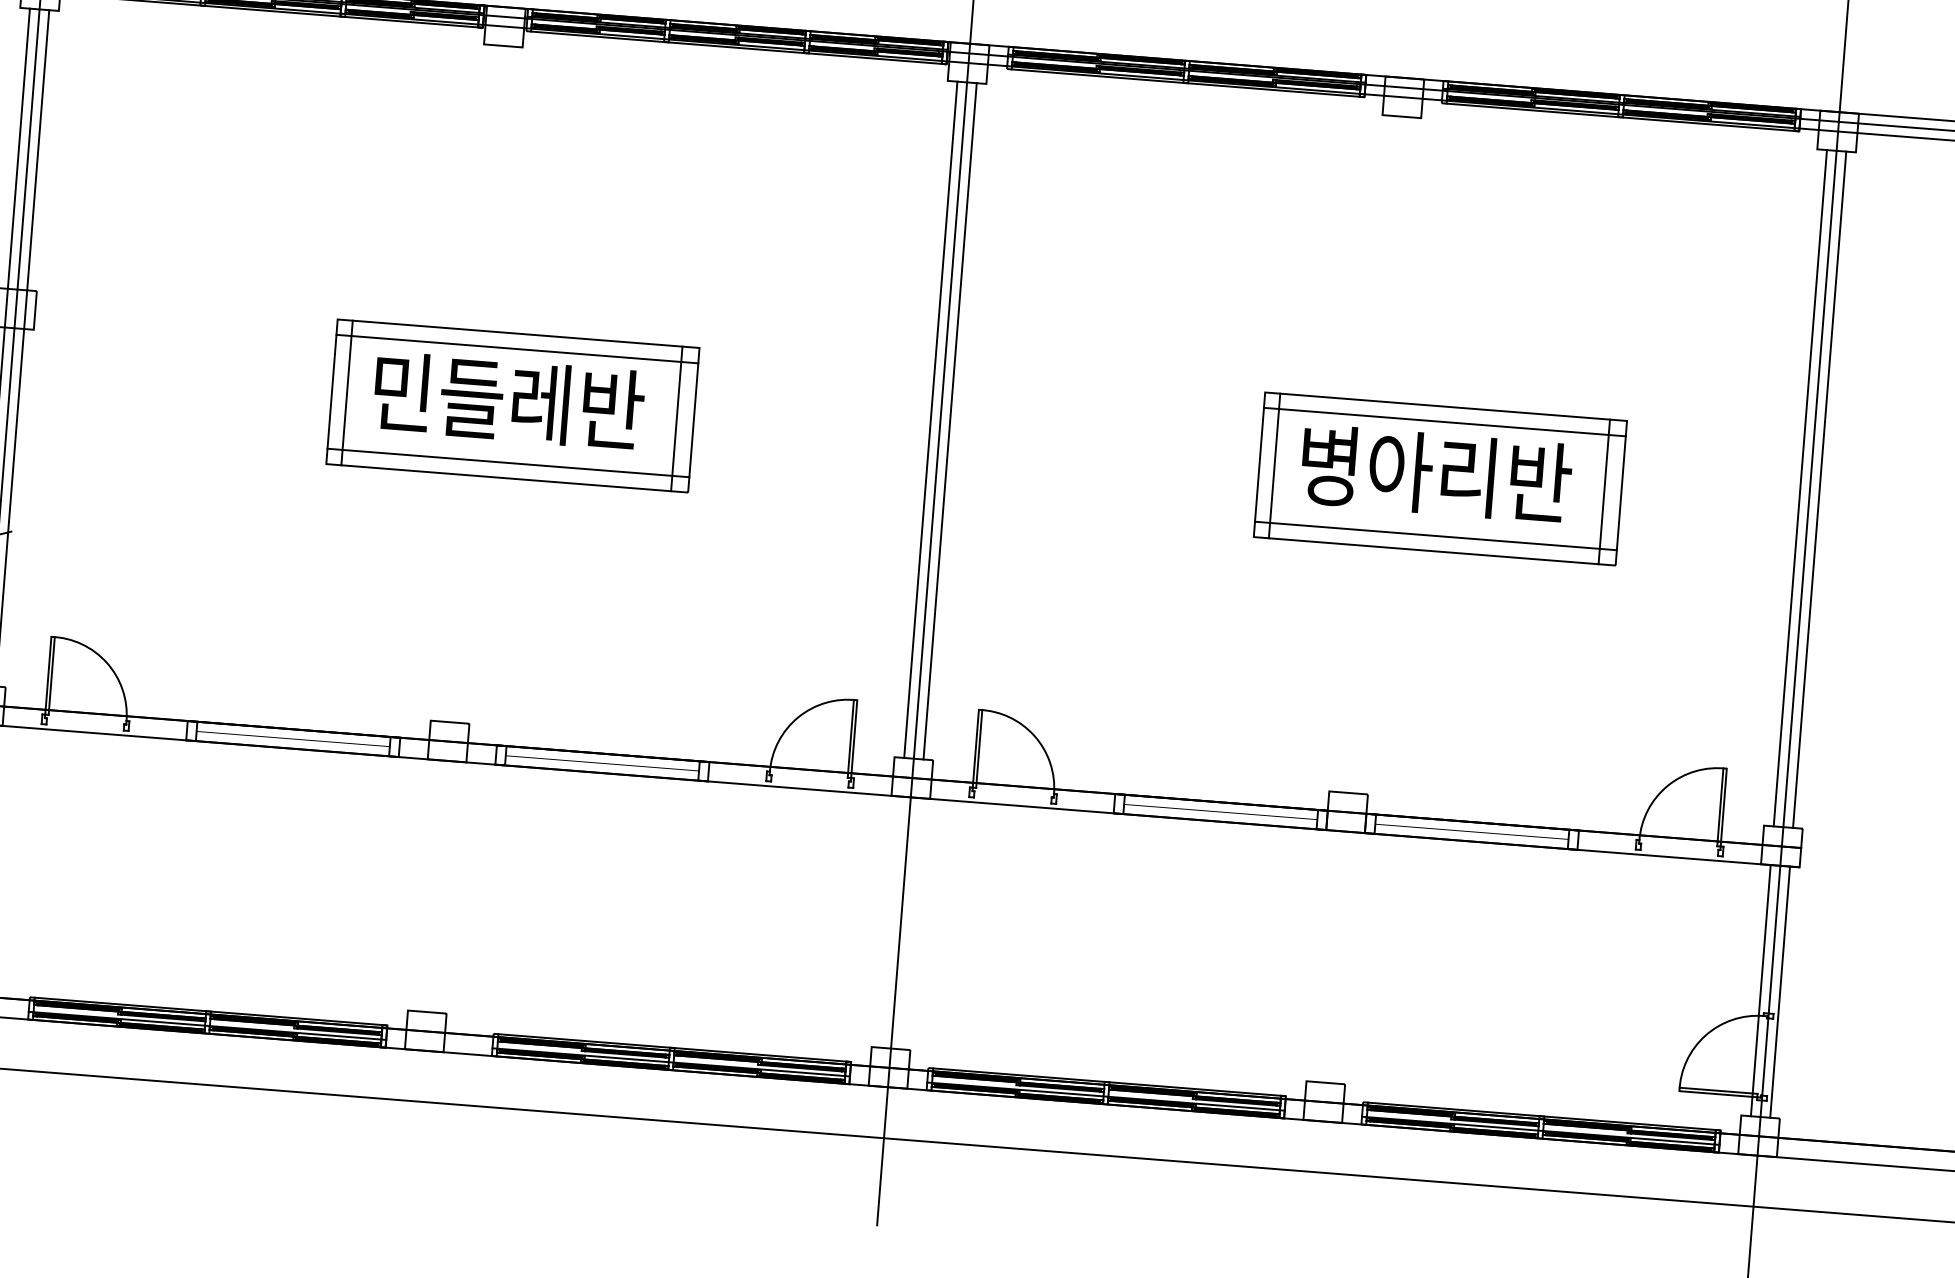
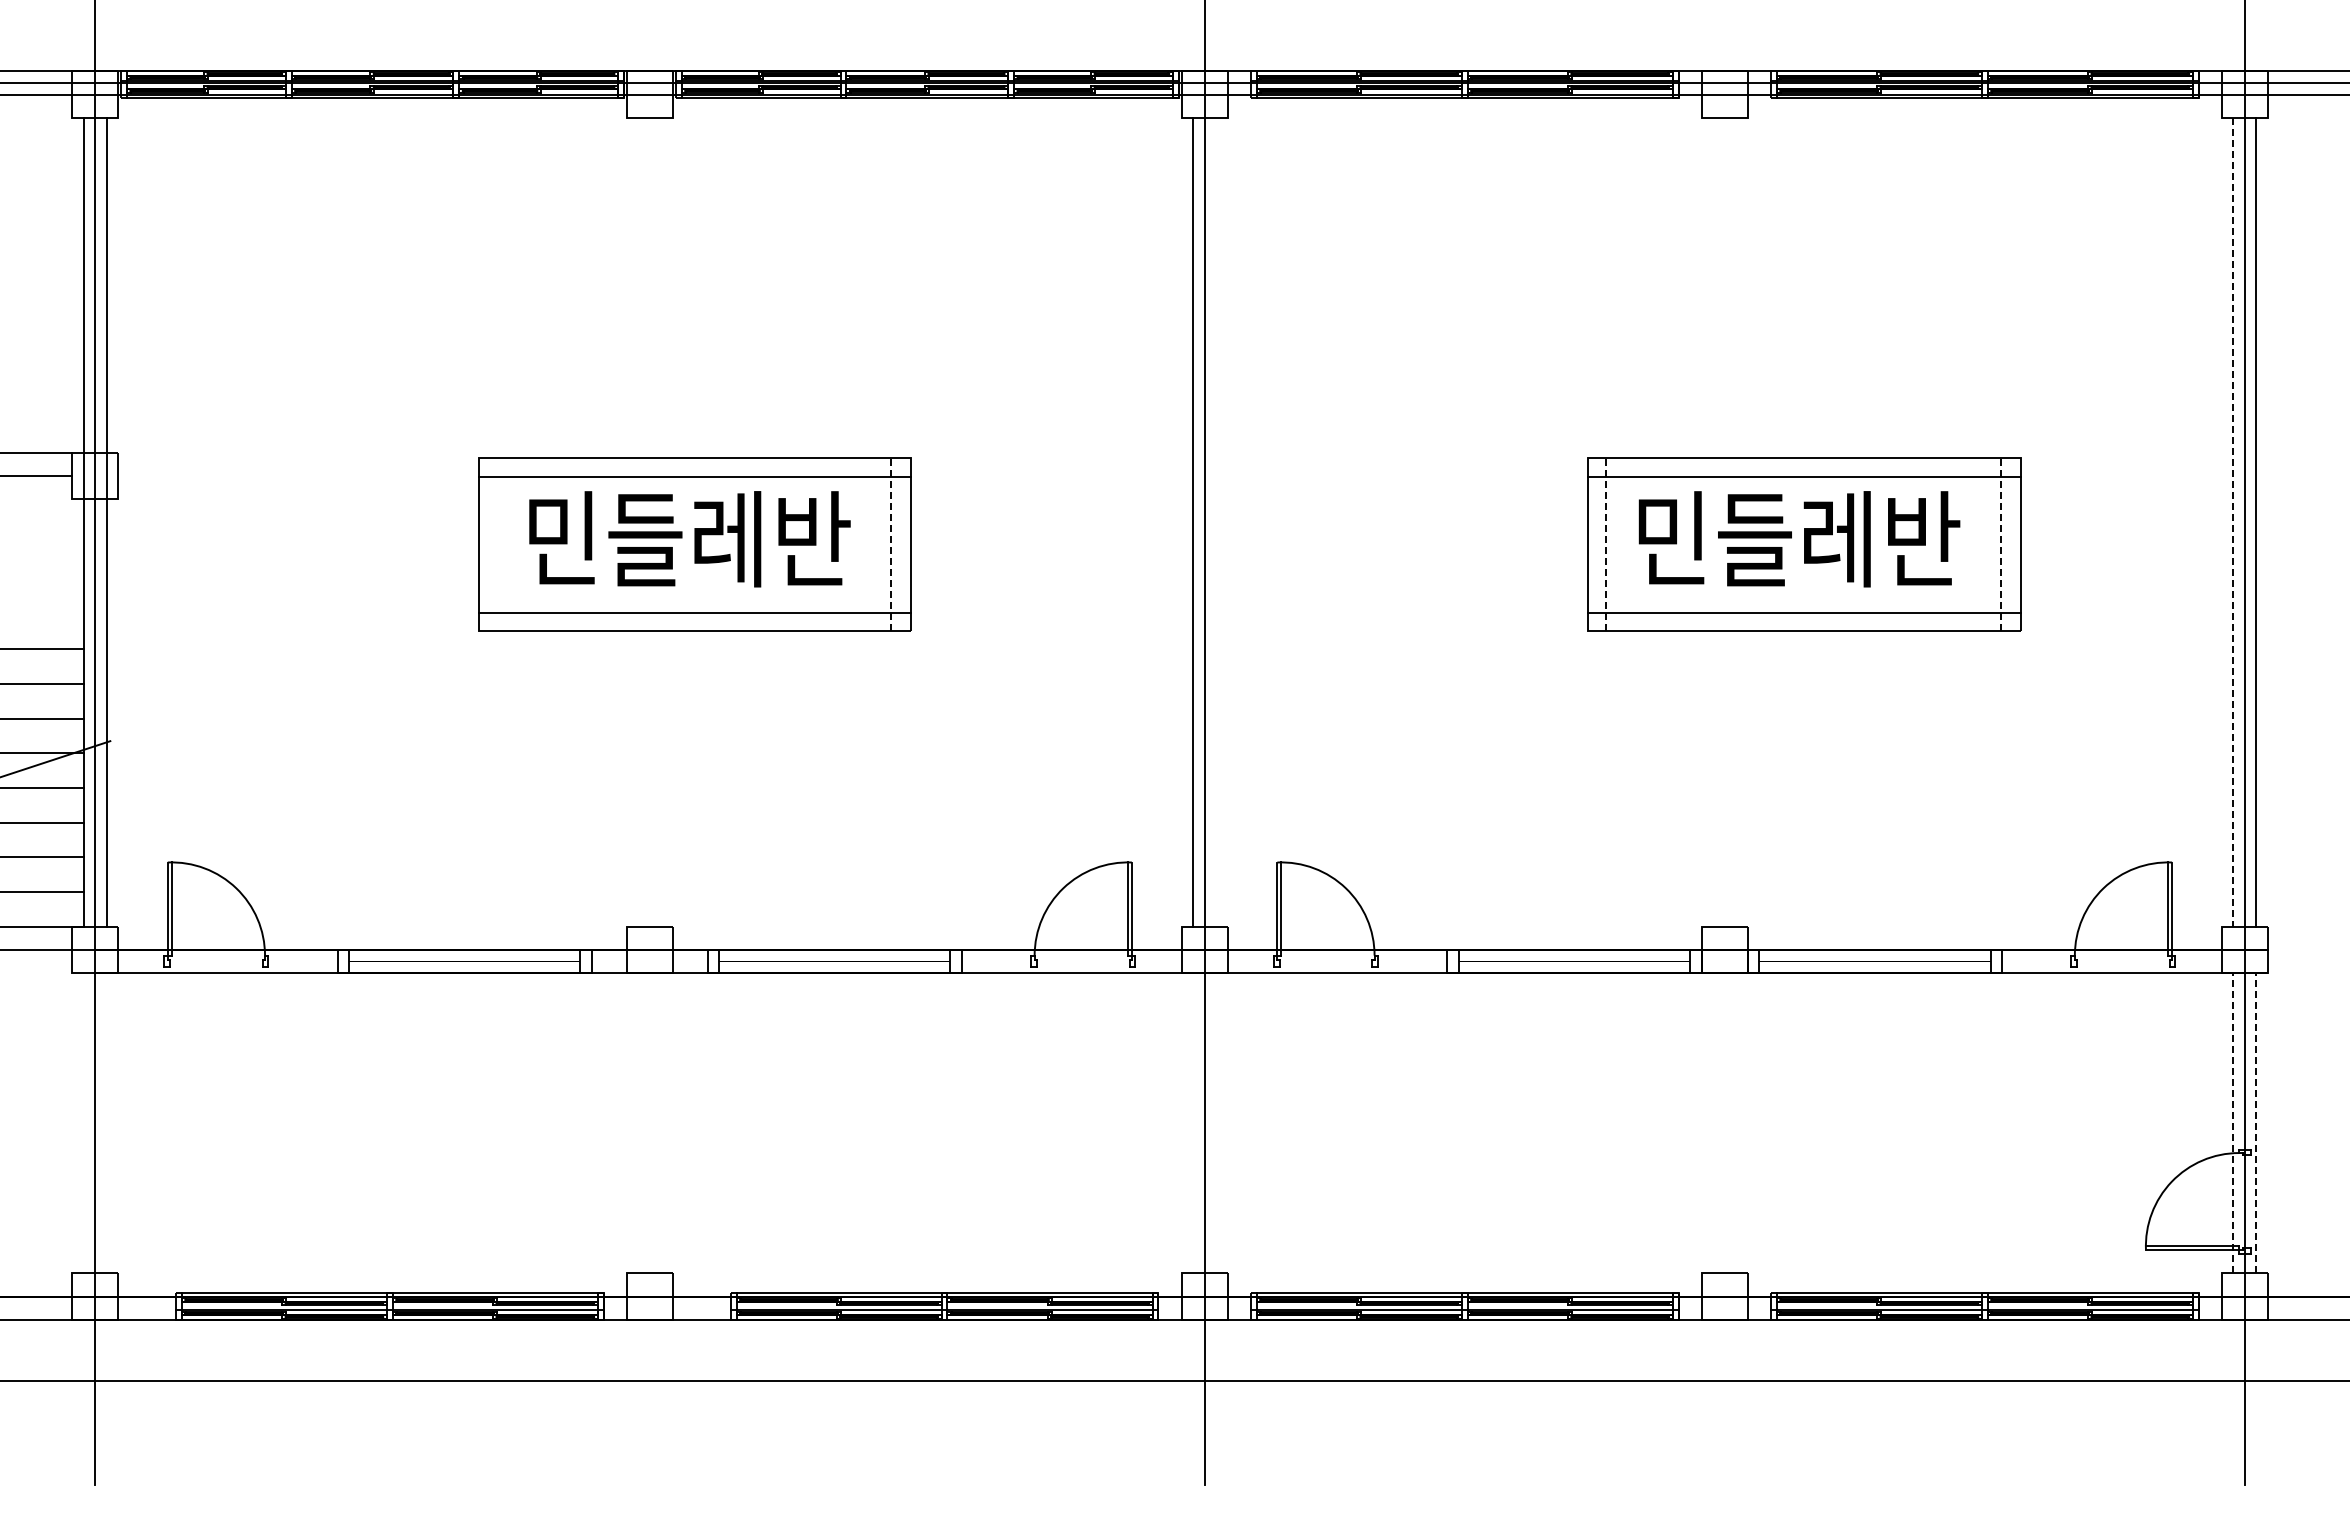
line: (347, 392) -> (496, 544), removed
line: (676, 418) -> (890, 544), solid -> dashed
line: (950, 420) -> (1216, 521), removed
line: (1274, 465) -> (1606, 544), solid -> dashed
text: (1398, 471) -> (1754, 539), 병아리반 -> 민들레반
line: (1800, 488) -> (2233, 522), solid -> dashed
line: (1604, 491) -> (2000, 544), solid -> dashed
line: (1761, 990) -> (2233, 1122), solid -> dashed
line: (1780, 991) -> (2256, 1122), solid -> dashed

